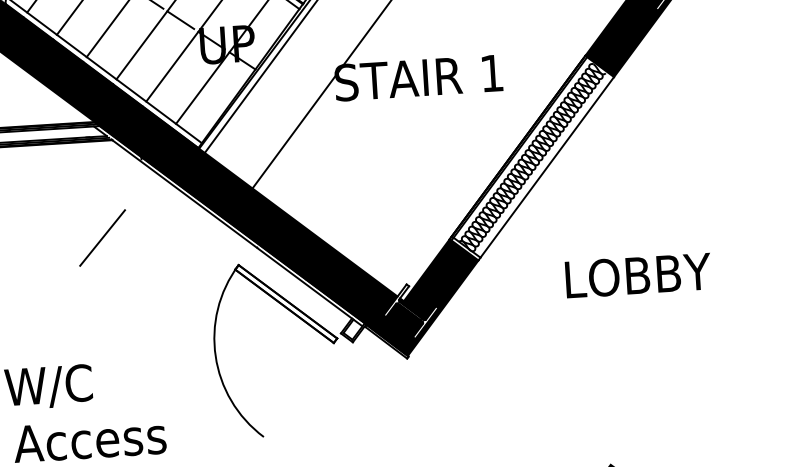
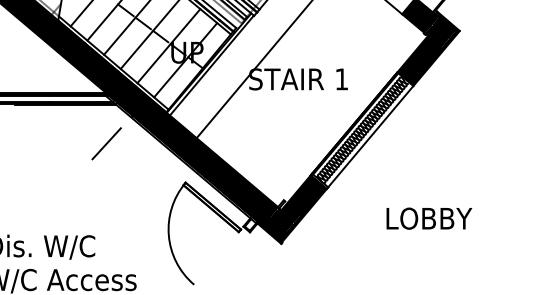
line: (102, 237) -> (106, 143), moved
text: (638, 275) -> (429, 218), moved

